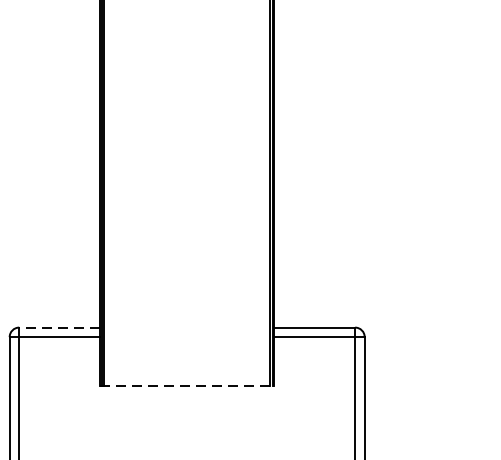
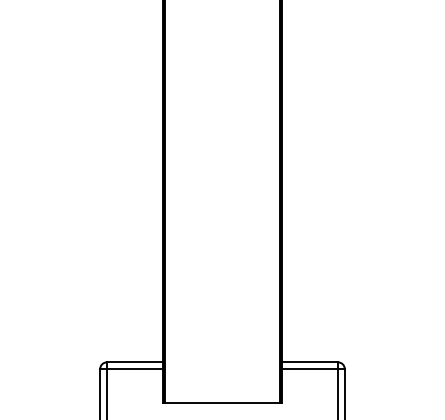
line: (59, 327) -> (134, 362), dashed -> solid
line: (187, 385) -> (222, 402), dashed -> solid

